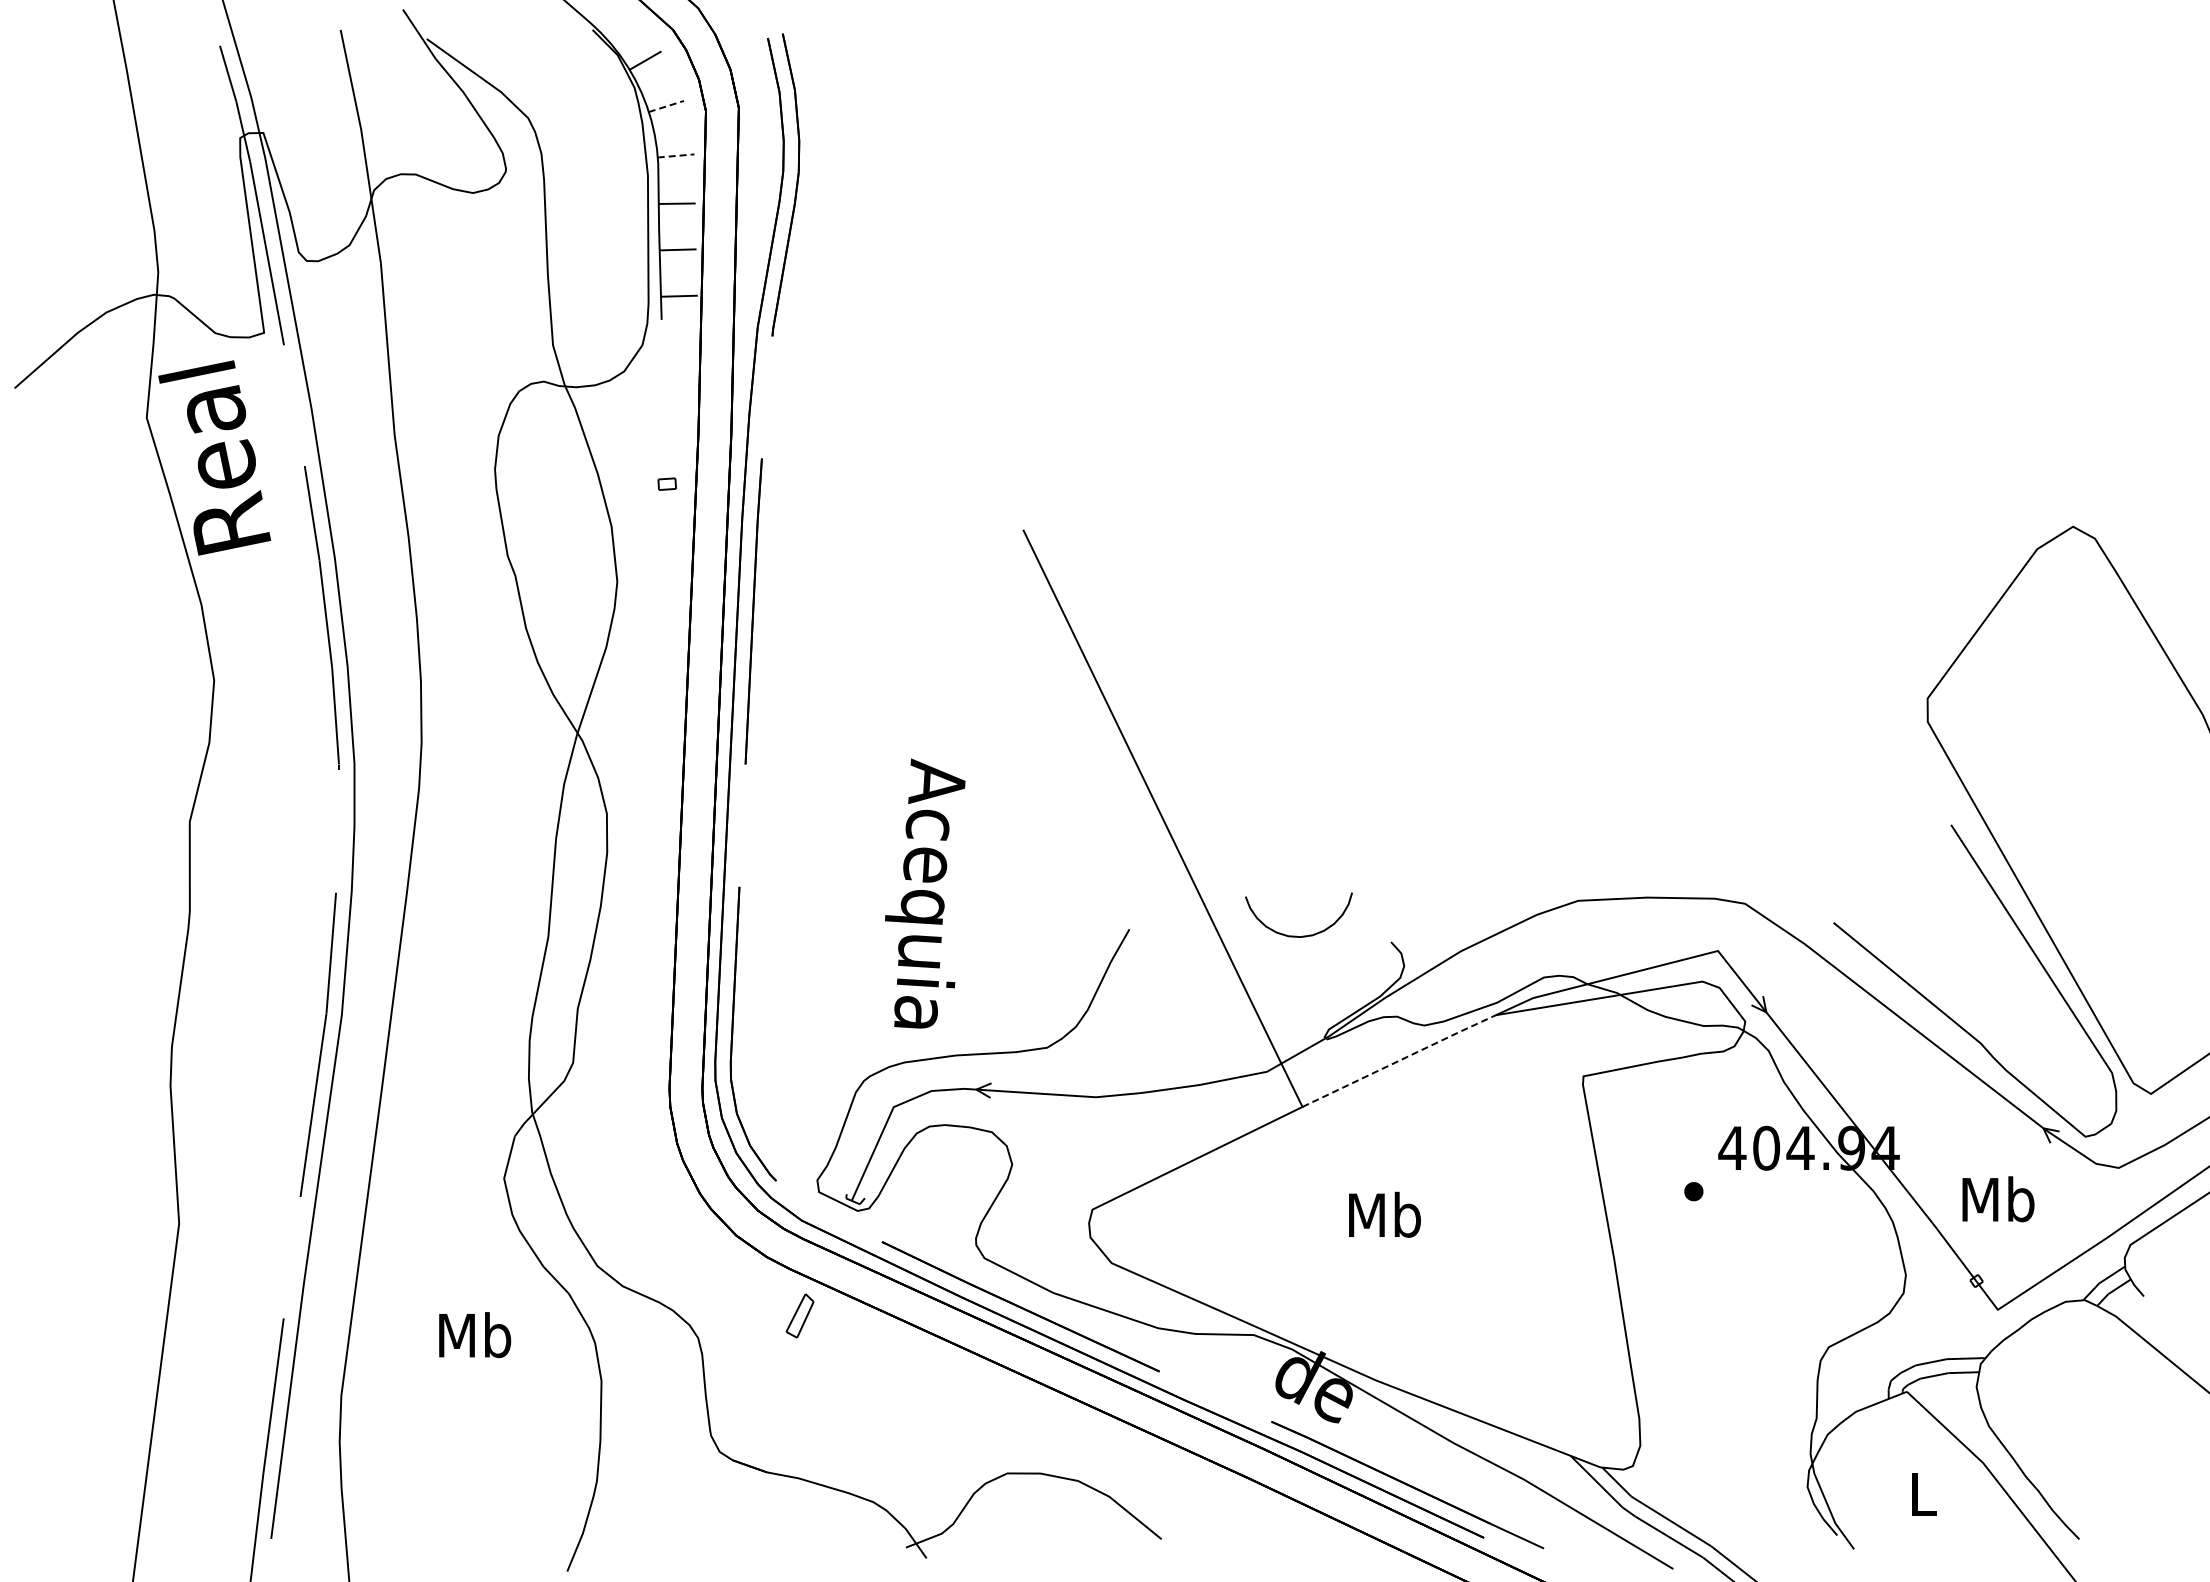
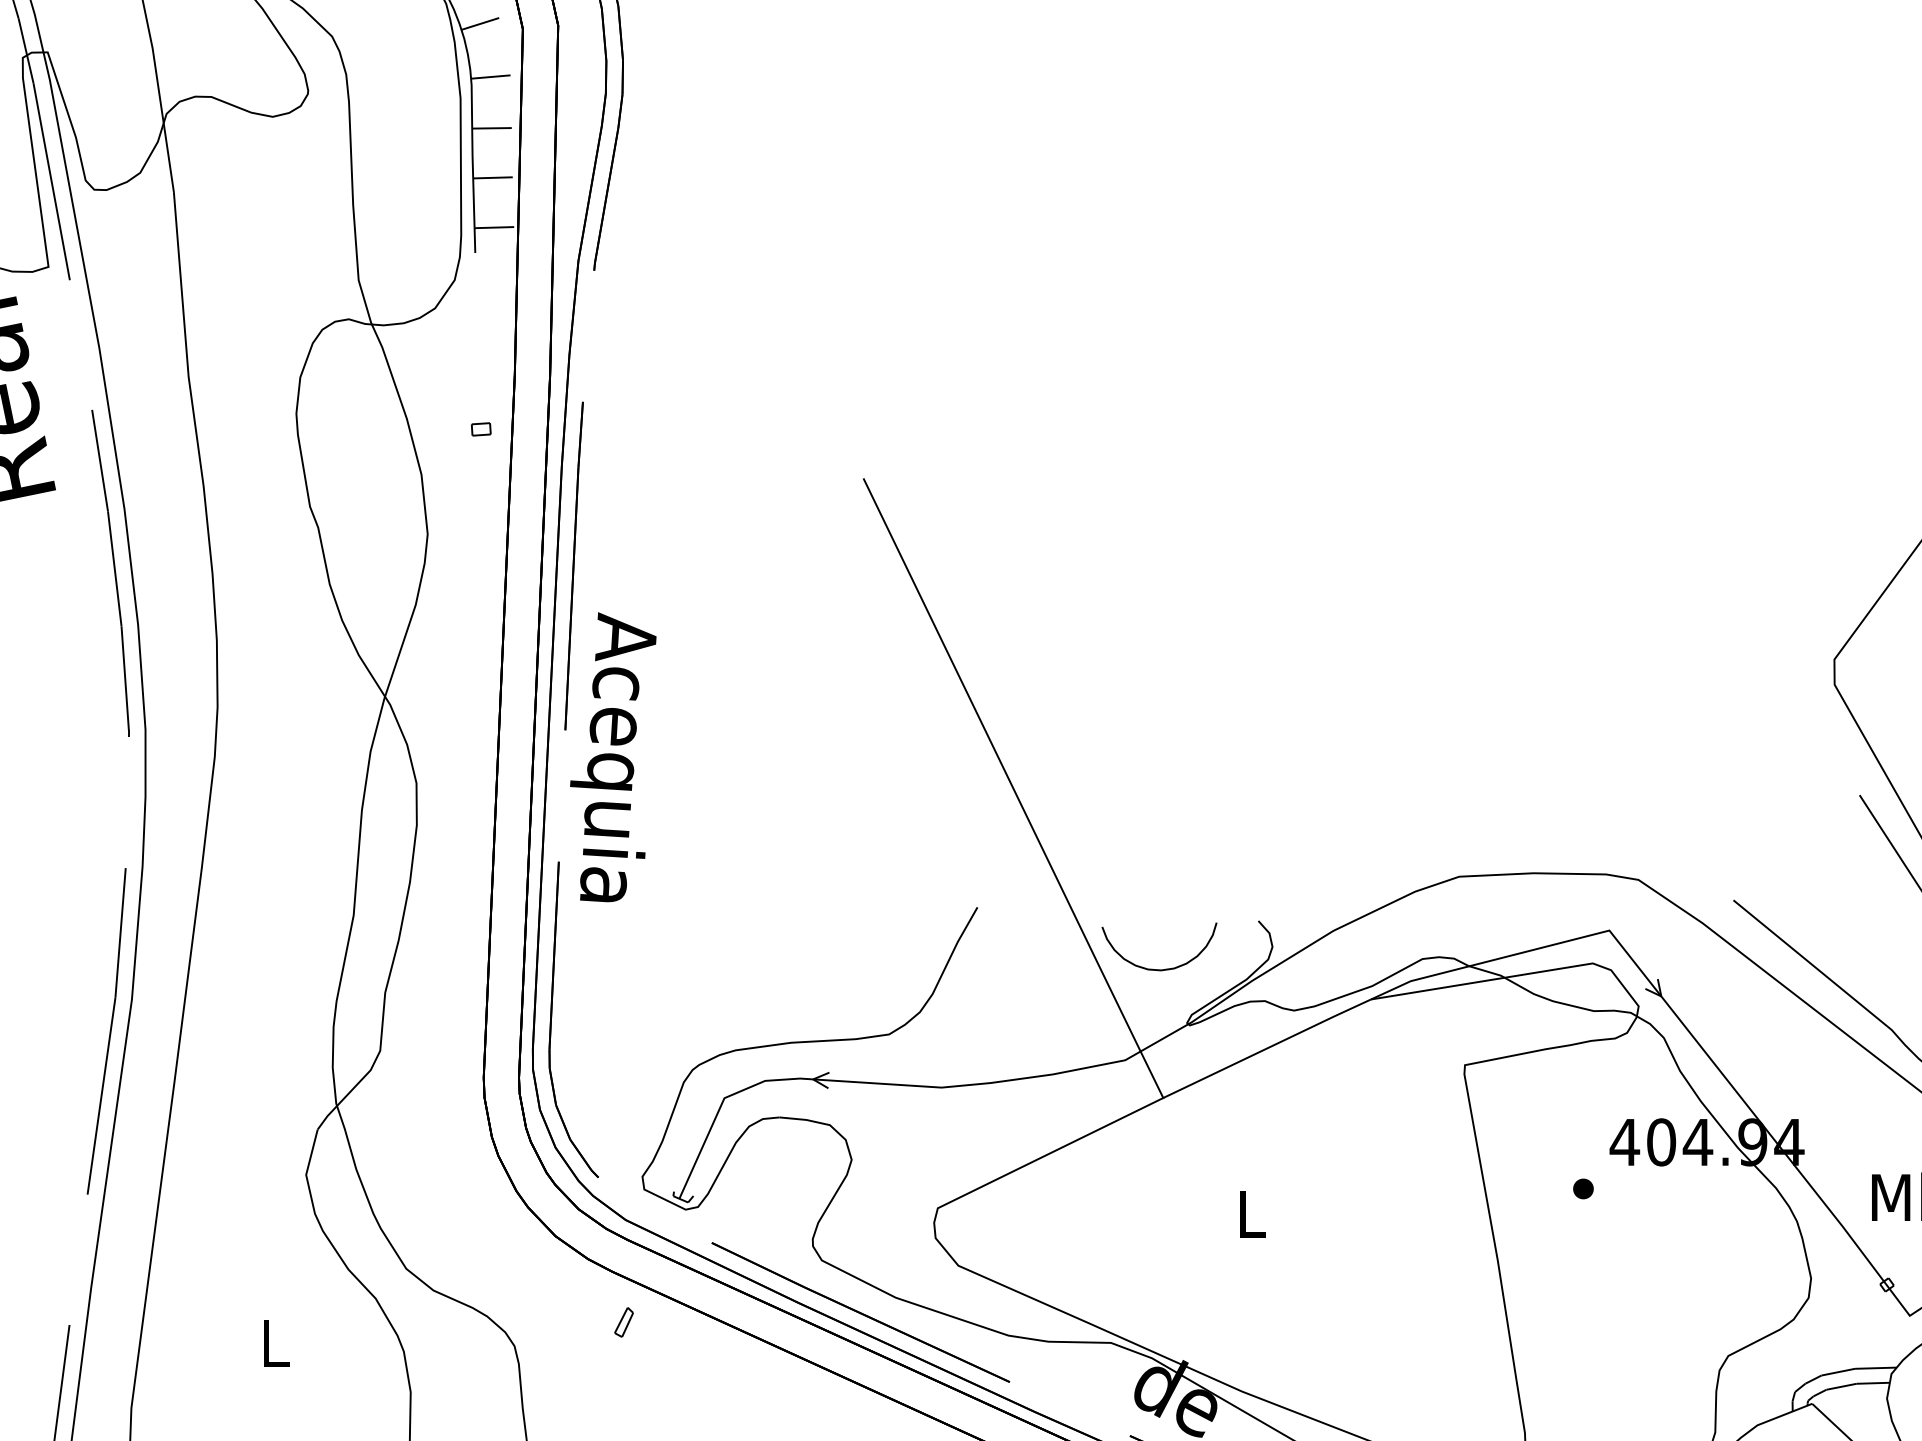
line: (666, 106) -> (480, 23), dashed -> solid
line: (676, 155) -> (491, 76), dashed -> solid
text: (925, 893) -> (613, 757), moved
curve: (1296, 935) -> (1156, 968), moved
line: (1399, 1060) -> (1267, 1048), dashed -> solid
text: (1384, 1214) -> (1251, 1213), Mb -> L
part: (800, 1315) -> (624, 1321), size x0.62
text: (475, 1335) -> (275, 1343), Mb -> L

